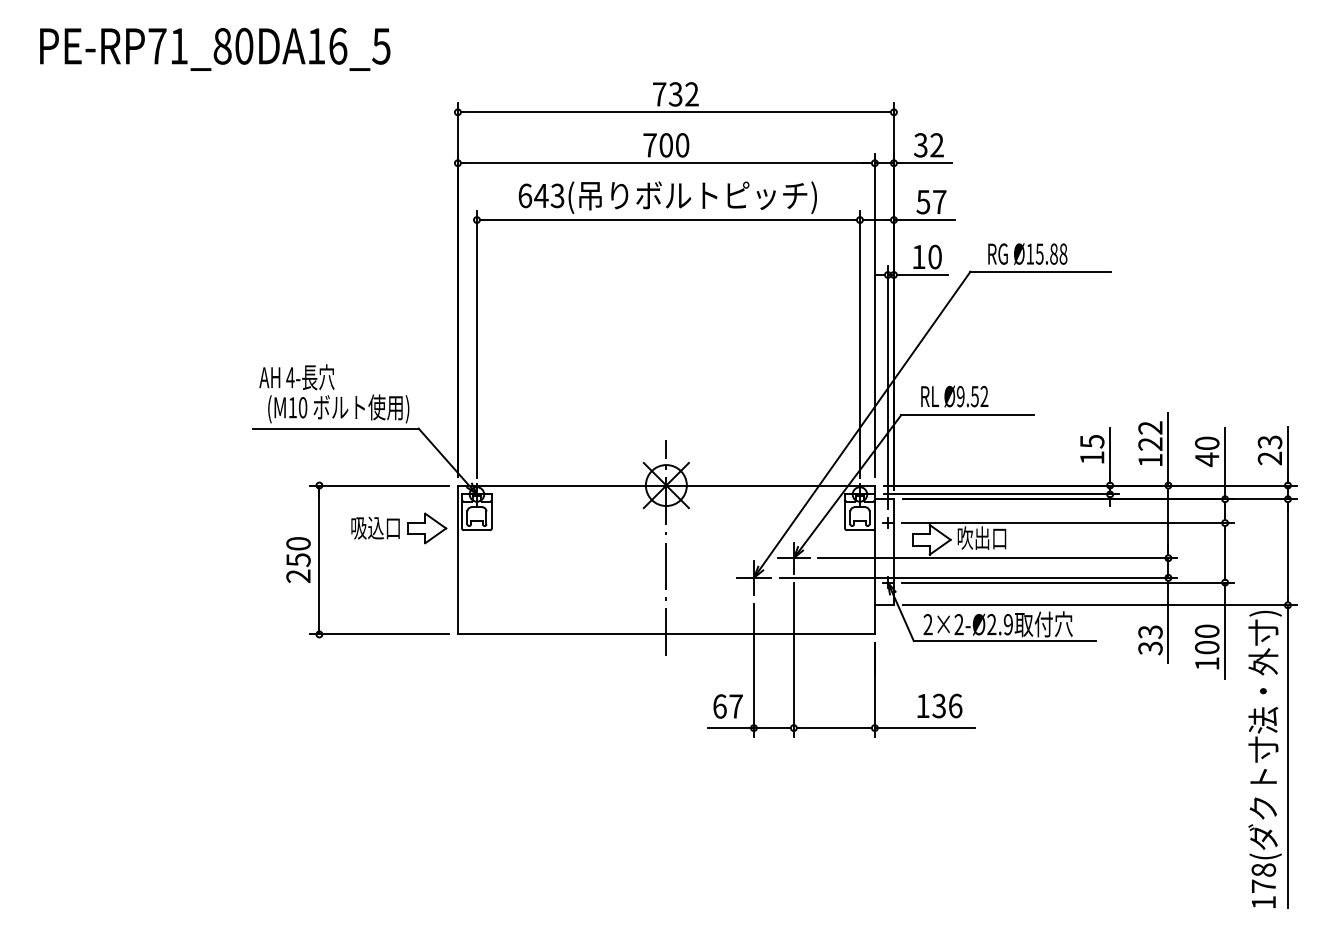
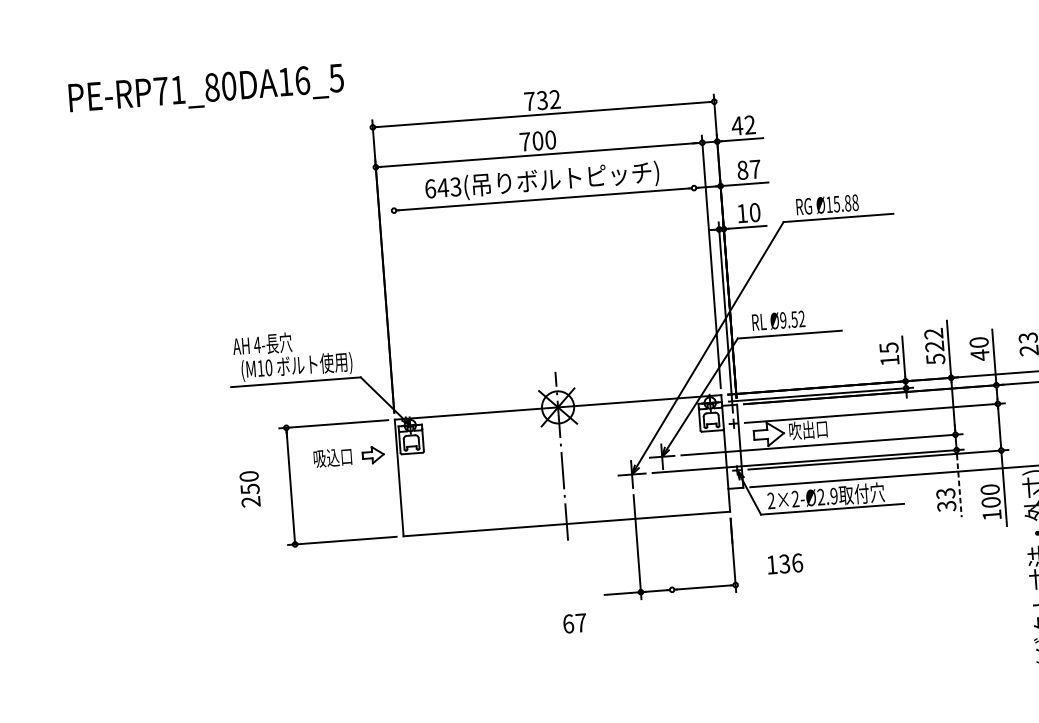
text: (215, 48) -> (206, 89), moved
text: (920, 145) -> (737, 126), 32 -> 42
text: (923, 202) -> (742, 170), 57 -> 87
line: (476, 344) -> (401, 308), removed
line: (859, 344) -> (701, 285), removed
text: (1150, 460) -> (935, 359), 122 -> 522
part: (427, 528) -> (373, 455), size x0.7
text: (298, 559) -> (250, 488), moved
line: (1168, 623) -> (959, 485), solid -> dashed
line: (793, 659) -> (667, 536), removed
text: (727, 706) -> (574, 623), moved
line: (924, 728) -> (774, 582), removed

